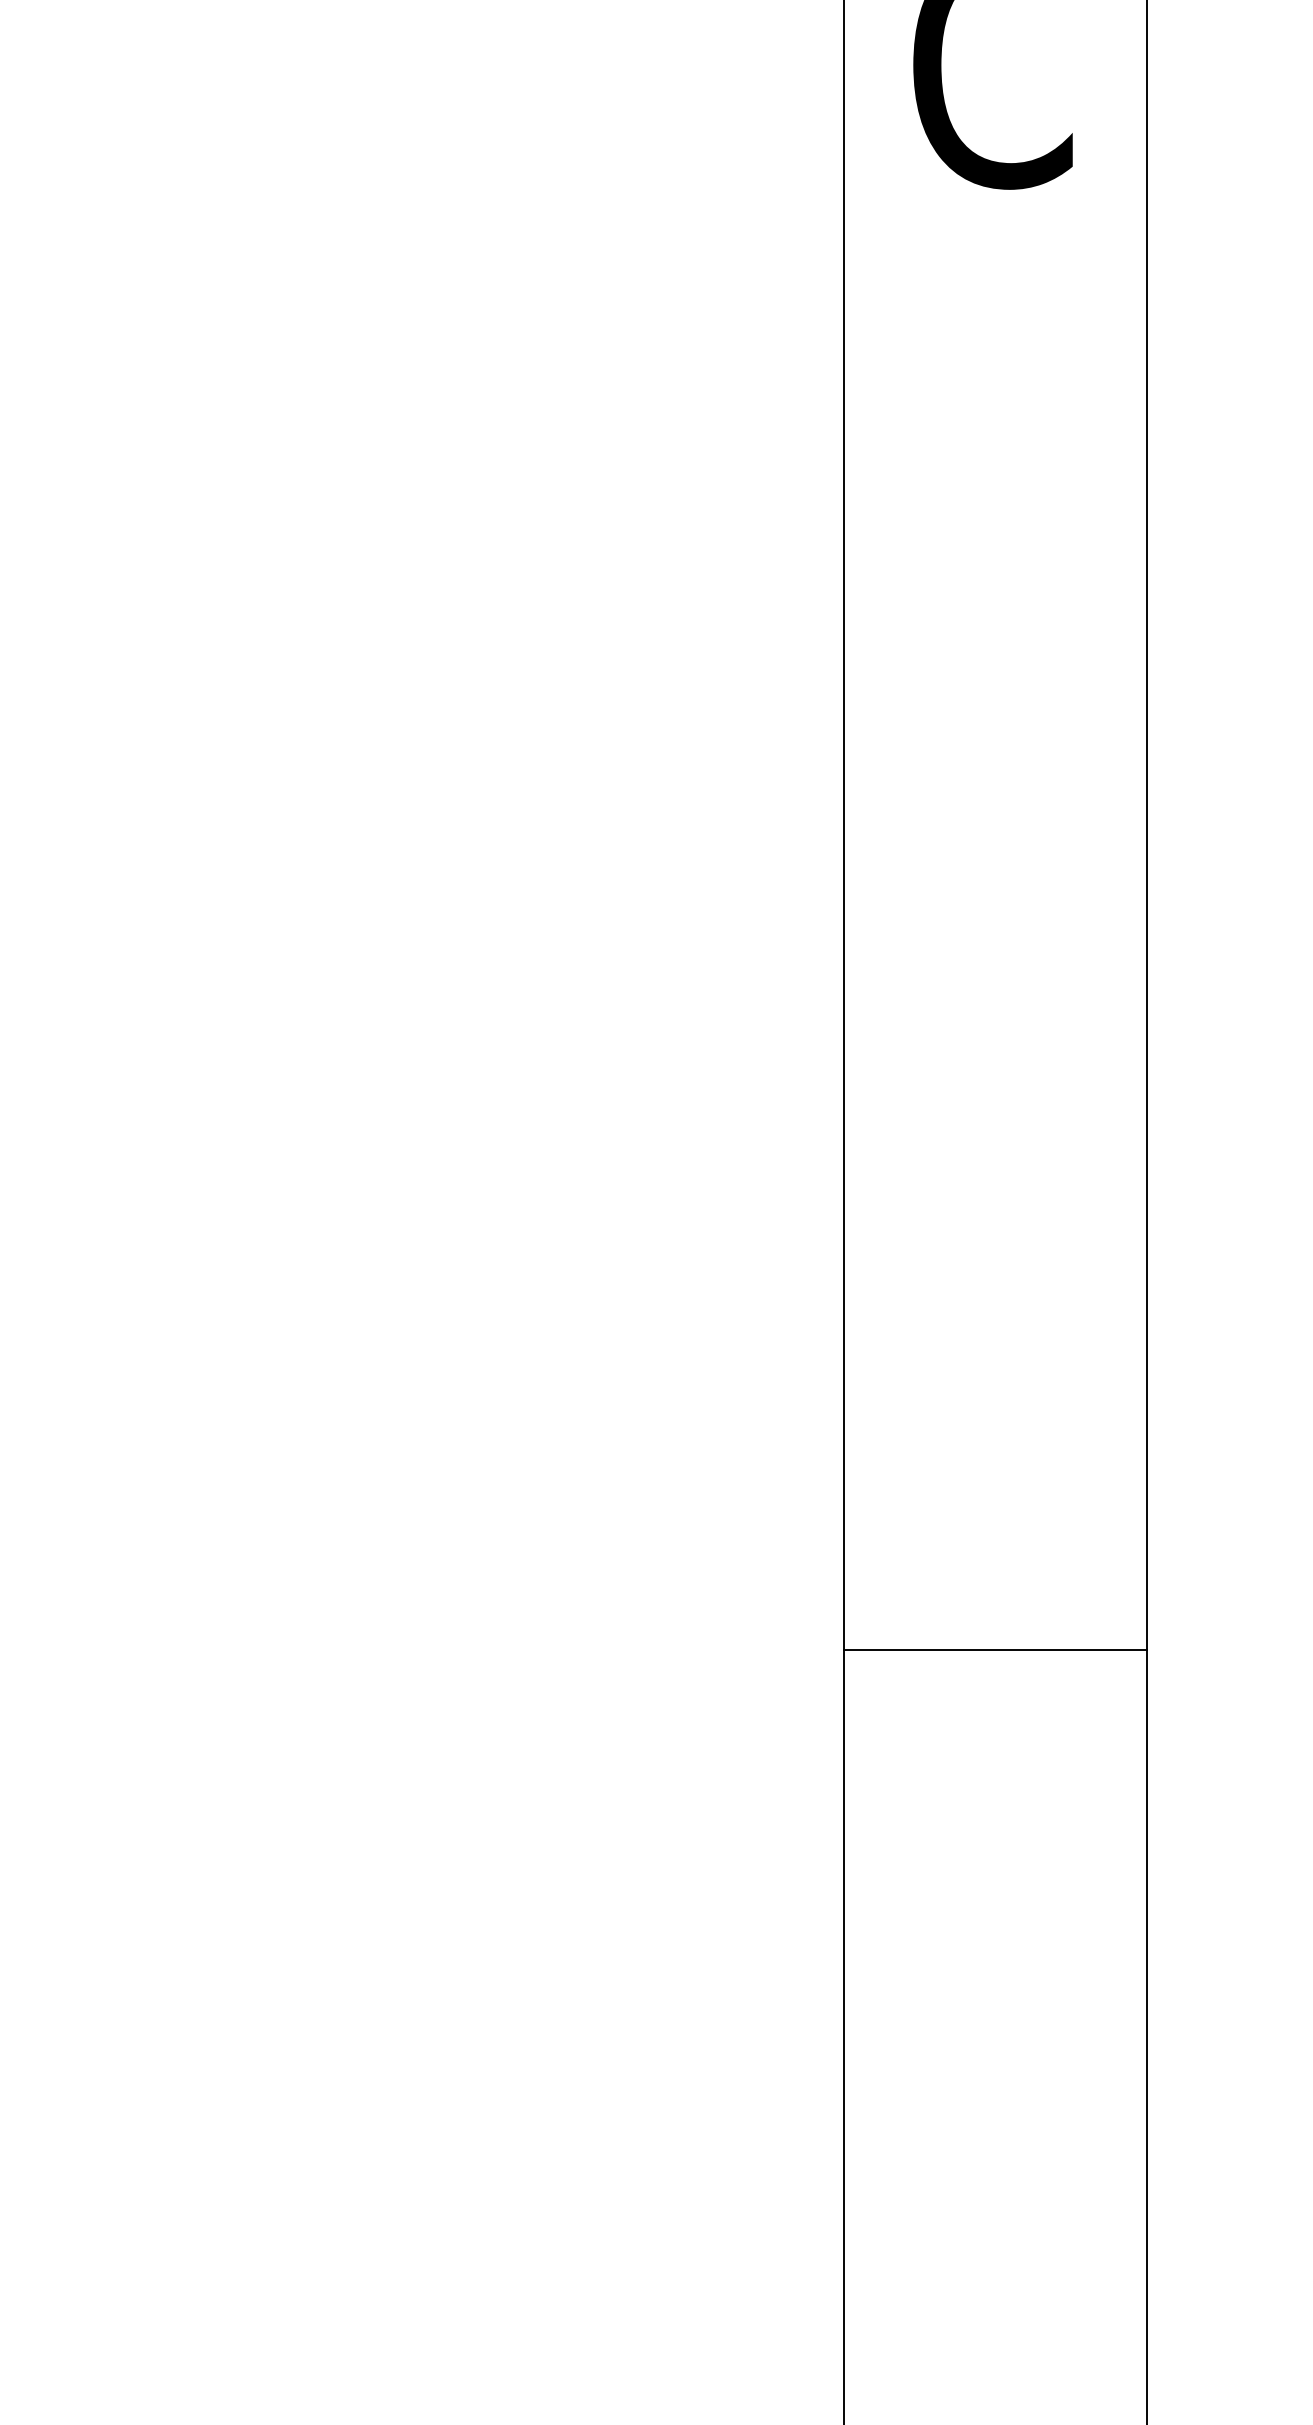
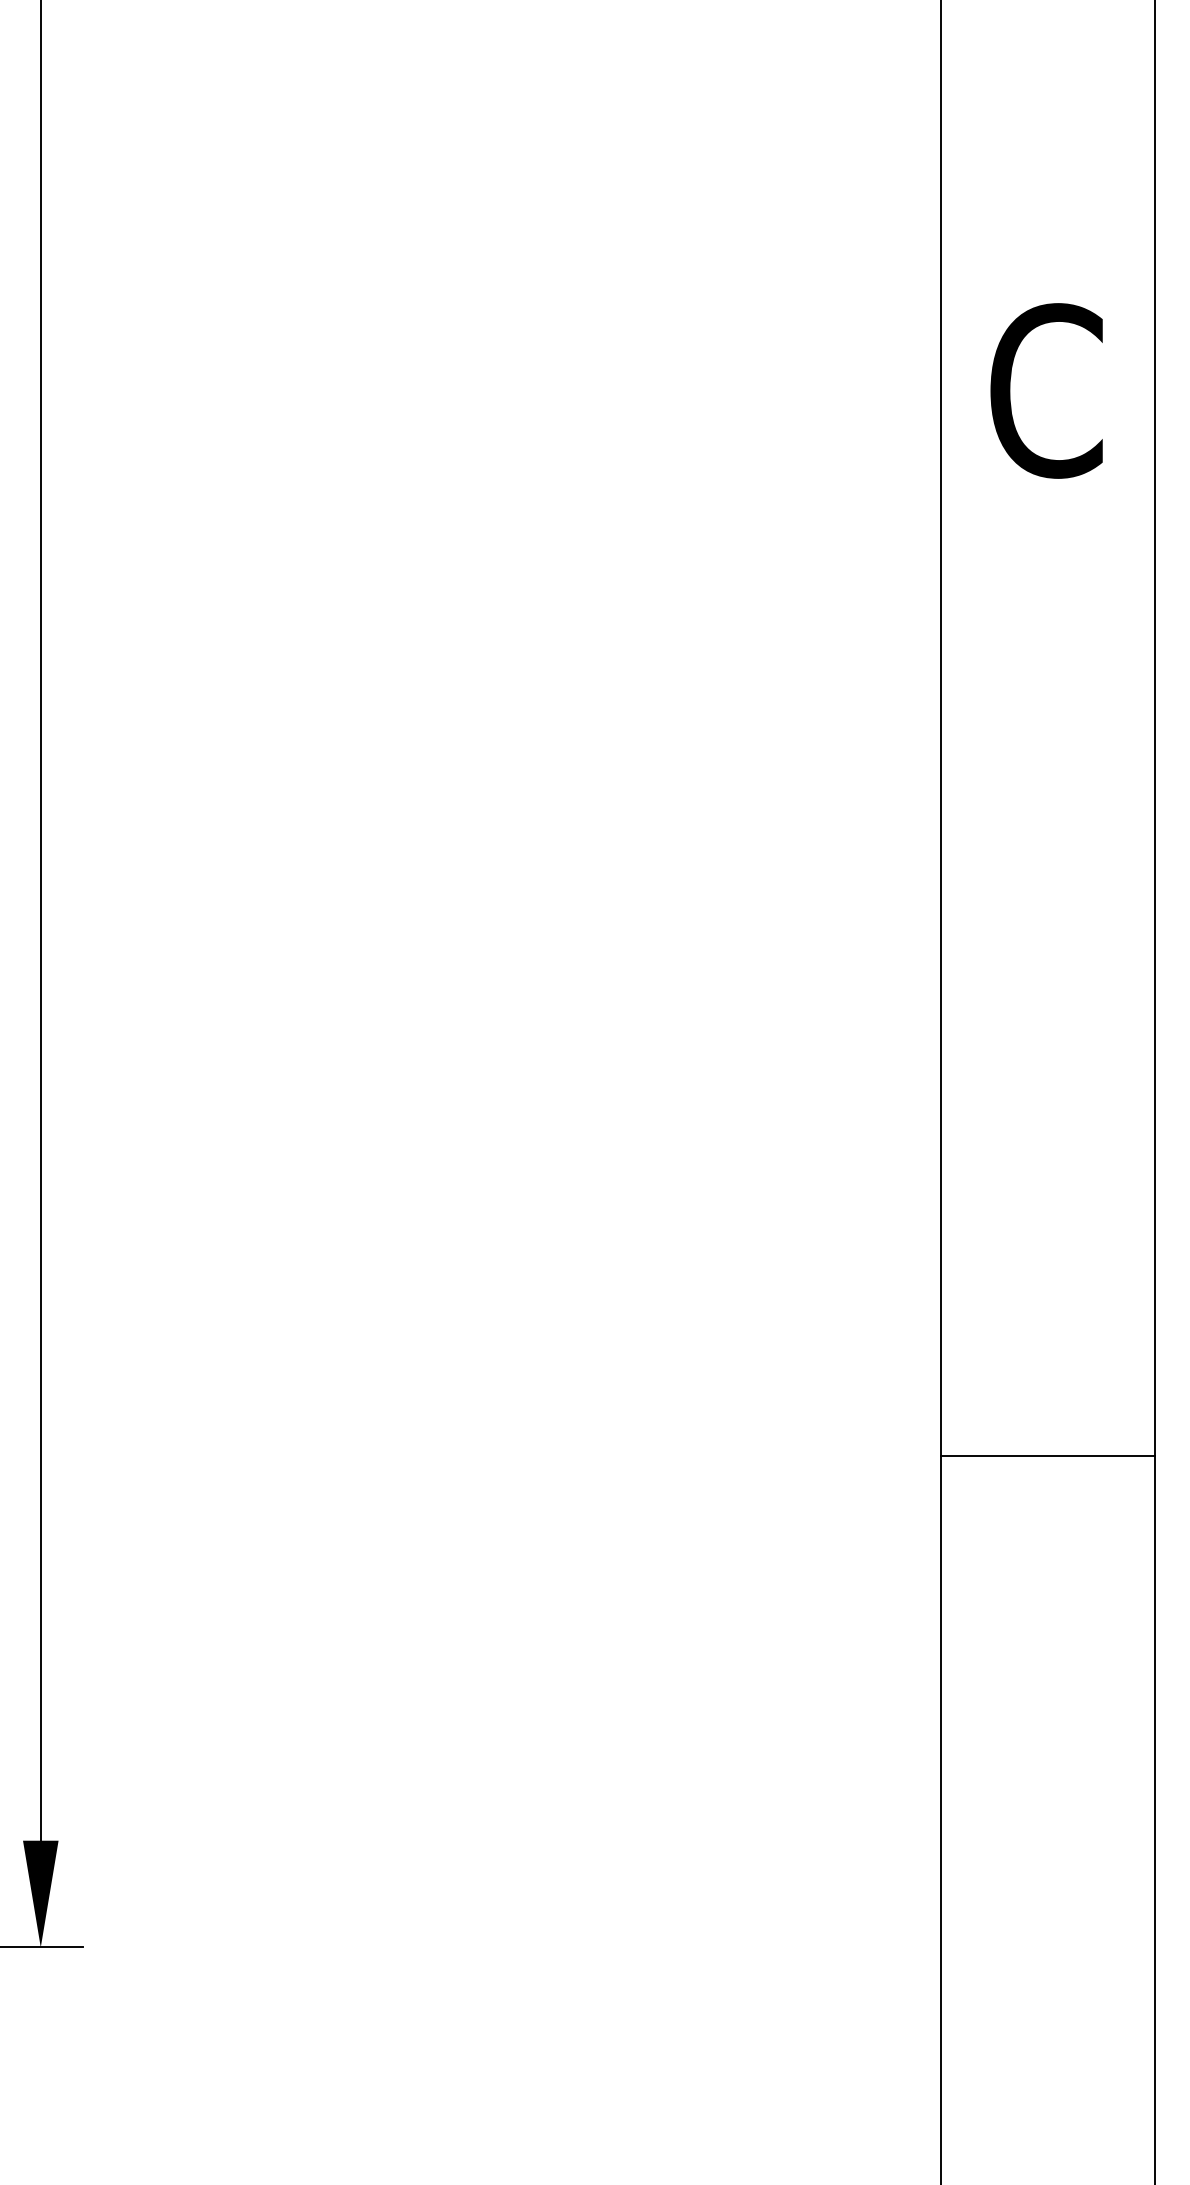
line: (994, 1651) -> (1047, 1456), moved

